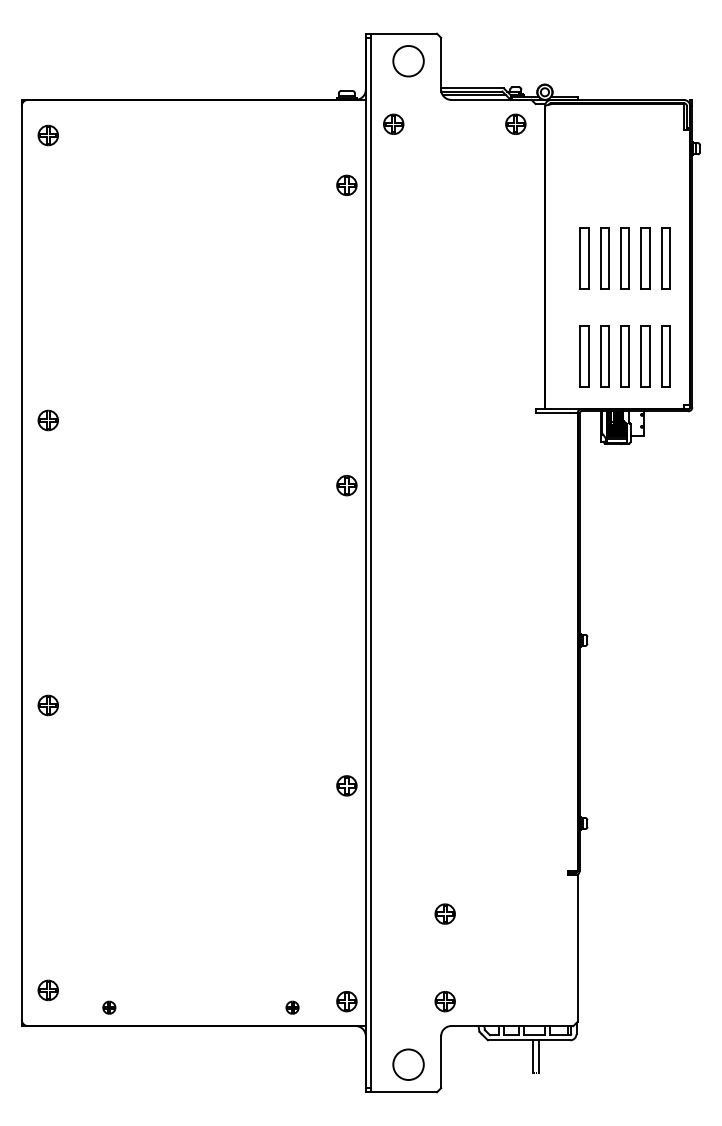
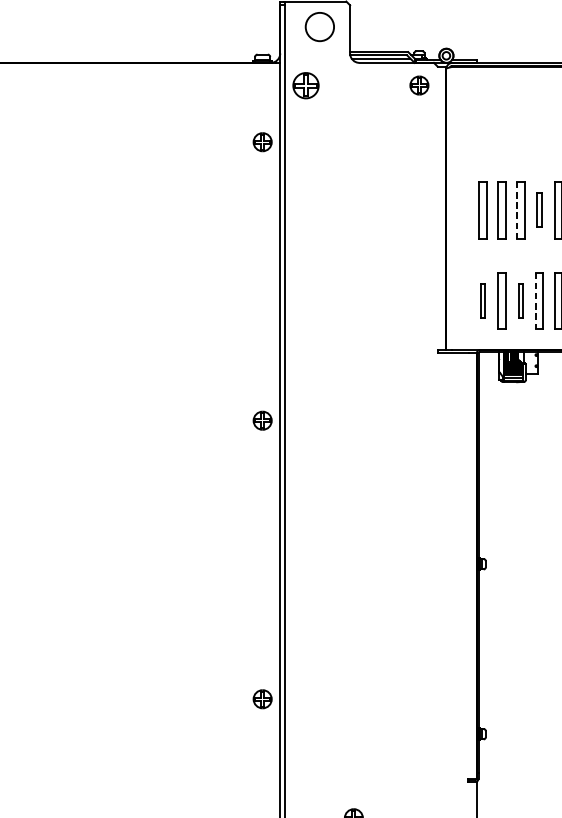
part: (393, 123) -> (305, 84), size x1.4
line: (621, 258) -> (517, 210), solid -> dashed
part: (645, 258) -> (539, 210), size x0.6
part: (584, 356) -> (483, 300), size x0.6
part: (624, 356) -> (520, 300), size x0.6
line: (641, 356) -> (535, 300), solid -> dashed

